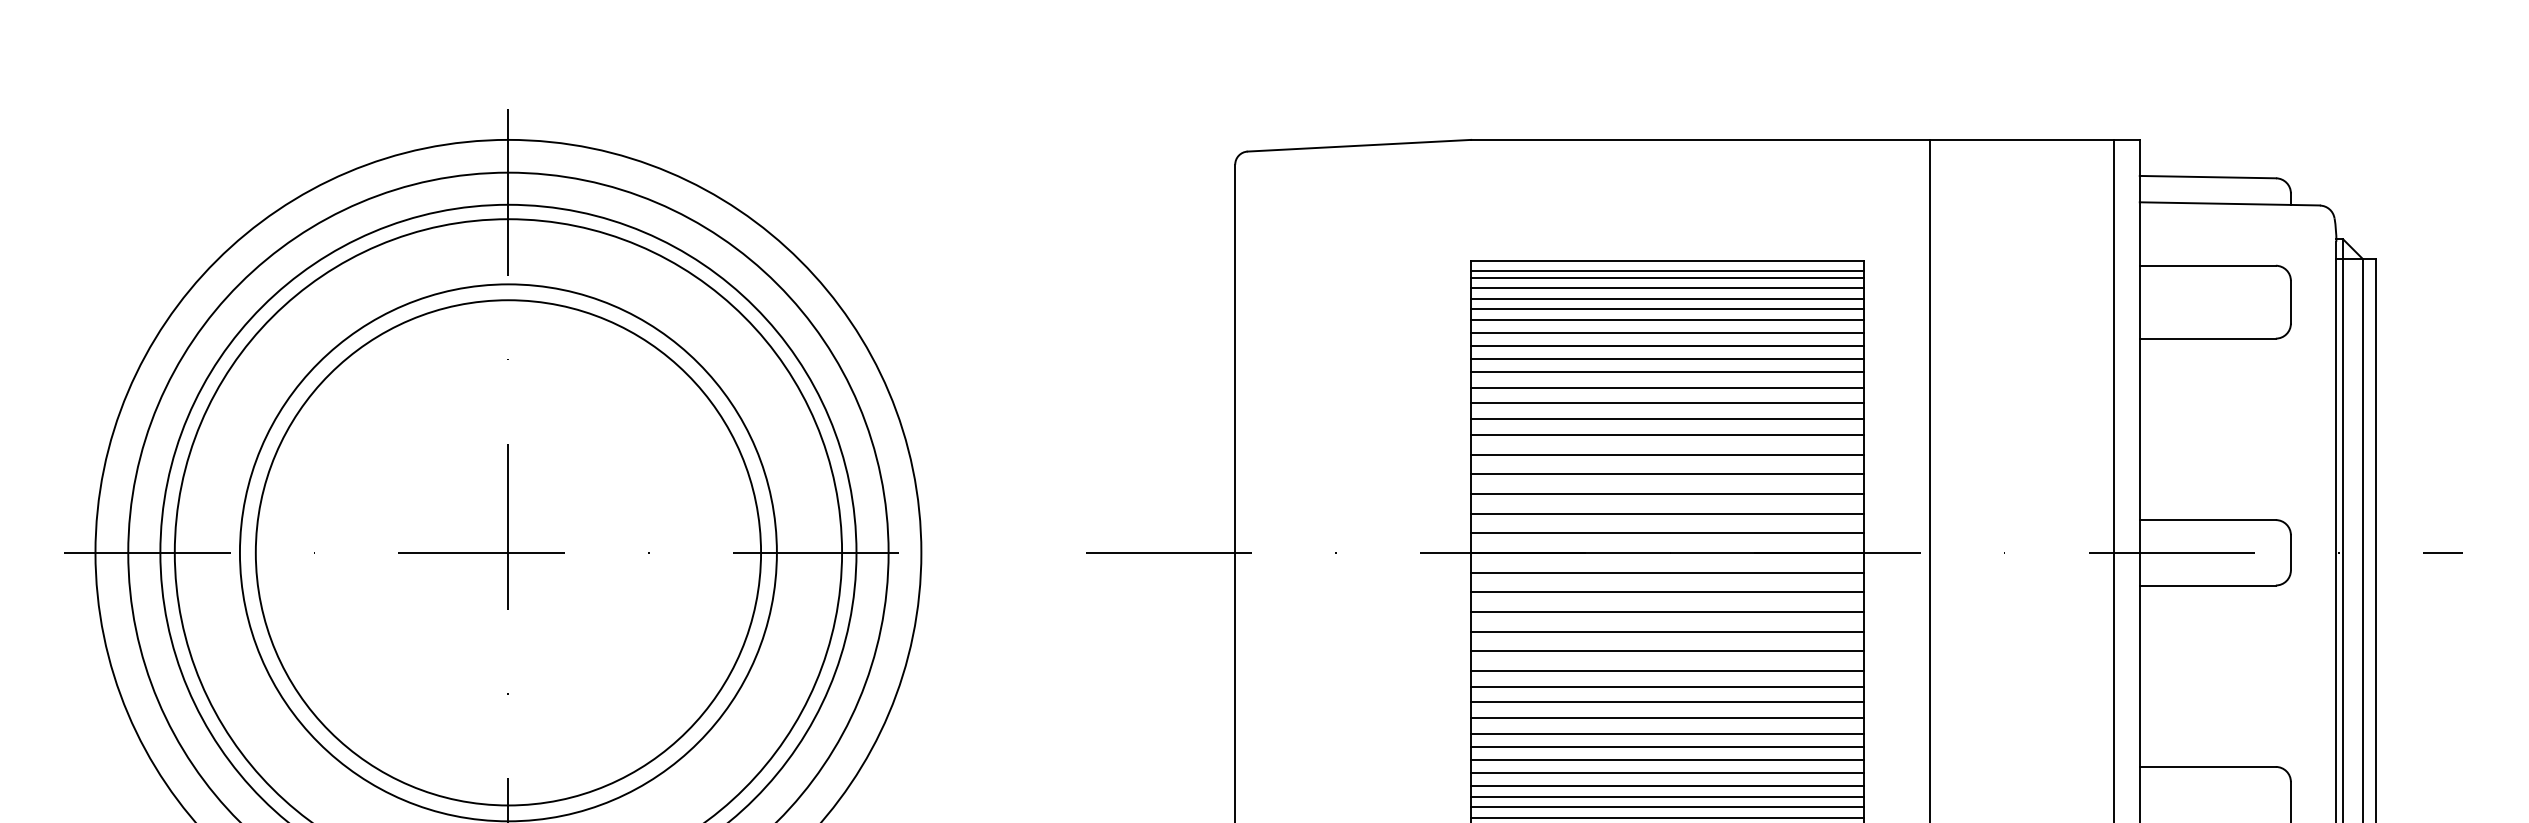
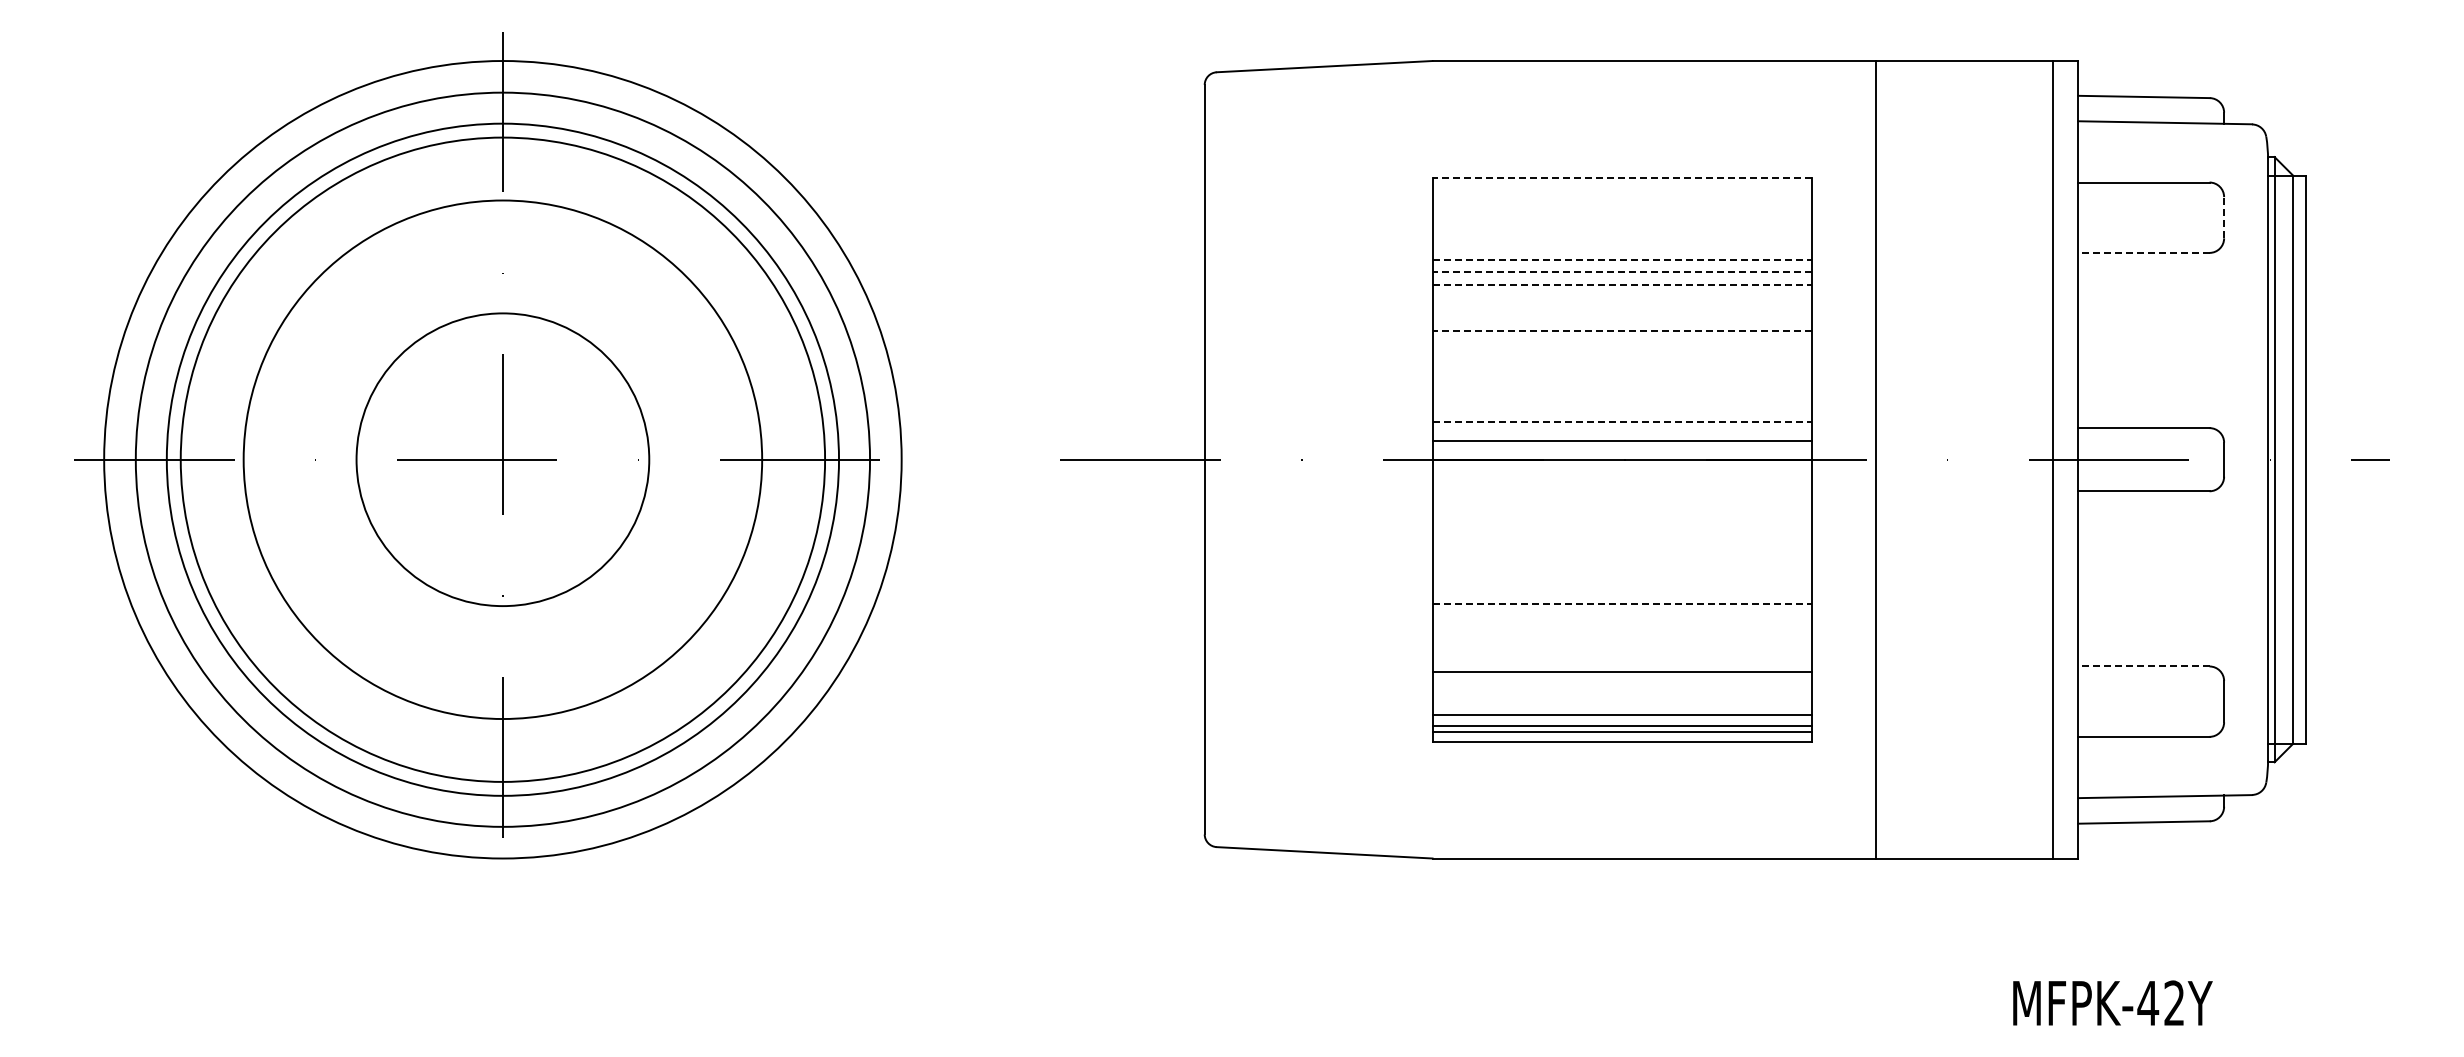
line: (1667, 260) -> (1622, 177), solid -> dashed
line: (1667, 270) -> (1622, 187), removed
line: (1667, 277) -> (1622, 193), removed
line: (1667, 288) -> (1622, 204), removed
line: (1667, 298) -> (1622, 214), removed
line: (2291, 301) -> (2224, 217), solid -> dashed
line: (1667, 309) -> (1622, 224), removed
line: (1667, 319) -> (1622, 234), removed
line: (1667, 333) -> (1622, 247), removed
line: (2207, 338) -> (2143, 252), solid -> dashed
line: (1667, 345) -> (1622, 259), solid -> dashed
line: (1667, 358) -> (1622, 272), solid -> dashed
line: (1667, 372) -> (1622, 285), solid -> dashed
line: (1667, 387) -> (1622, 300), removed
line: (1667, 403) -> (1622, 315), removed
line: (1667, 418) -> (1622, 330), solid -> dashed
line: (1667, 434) -> (1622, 345), removed
line: (1667, 454) -> (1622, 364), removed
line: (1667, 473) -> (1622, 383), removed
line: (1667, 493) -> (1622, 402), removed
line: (1667, 513) -> (1622, 421), solid -> dashed
circle: (508, 552) -> (502, 459), size x0.6
line: (1667, 572) -> (1622, 478), removed
line: (1667, 591) -> (1622, 497), removed
line: (1667, 611) -> (1622, 516), removed
line: (1667, 631) -> (1622, 535), removed
line: (1667, 650) -> (1622, 554), removed
line: (1667, 670) -> (1622, 573), removed
line: (1667, 686) -> (1622, 588), removed
line: (1667, 702) -> (1622, 604), solid -> dashed
line: (1667, 718) -> (1622, 619), removed
line: (1667, 733) -> (1622, 634), removed
line: (1667, 747) -> (1622, 647), removed
line: (1667, 759) -> (1622, 659), removed
line: (2207, 766) -> (2143, 666), solid -> dashed
line: (1667, 786) -> (1622, 685), removed
line: (1667, 796) -> (1622, 695), removed
line: (1667, 807) -> (1622, 705), removed

